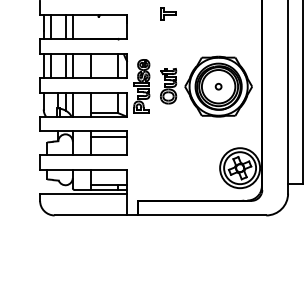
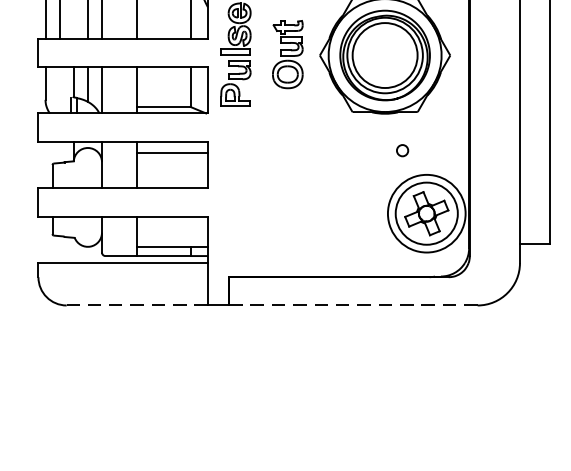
circle: (218, 86) -> (402, 150), moved
line: (90, 215) -> (136, 305), solid -> dashed
line: (202, 215) -> (353, 305), solid -> dashed

